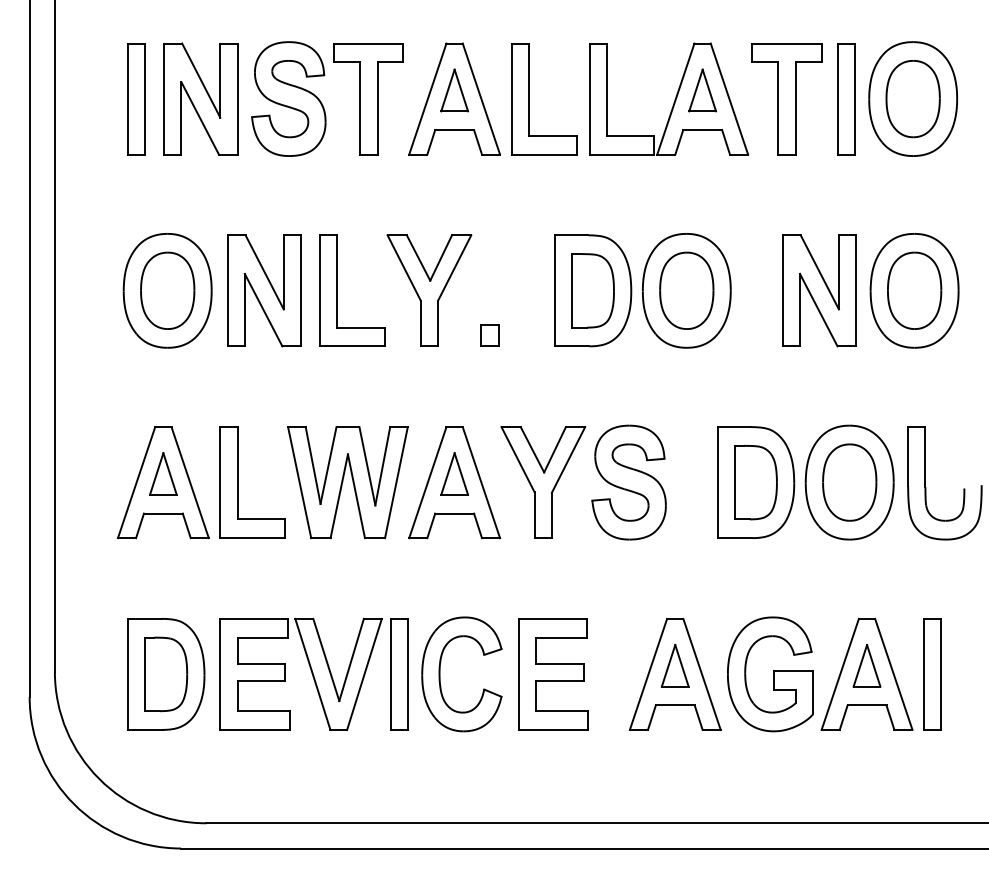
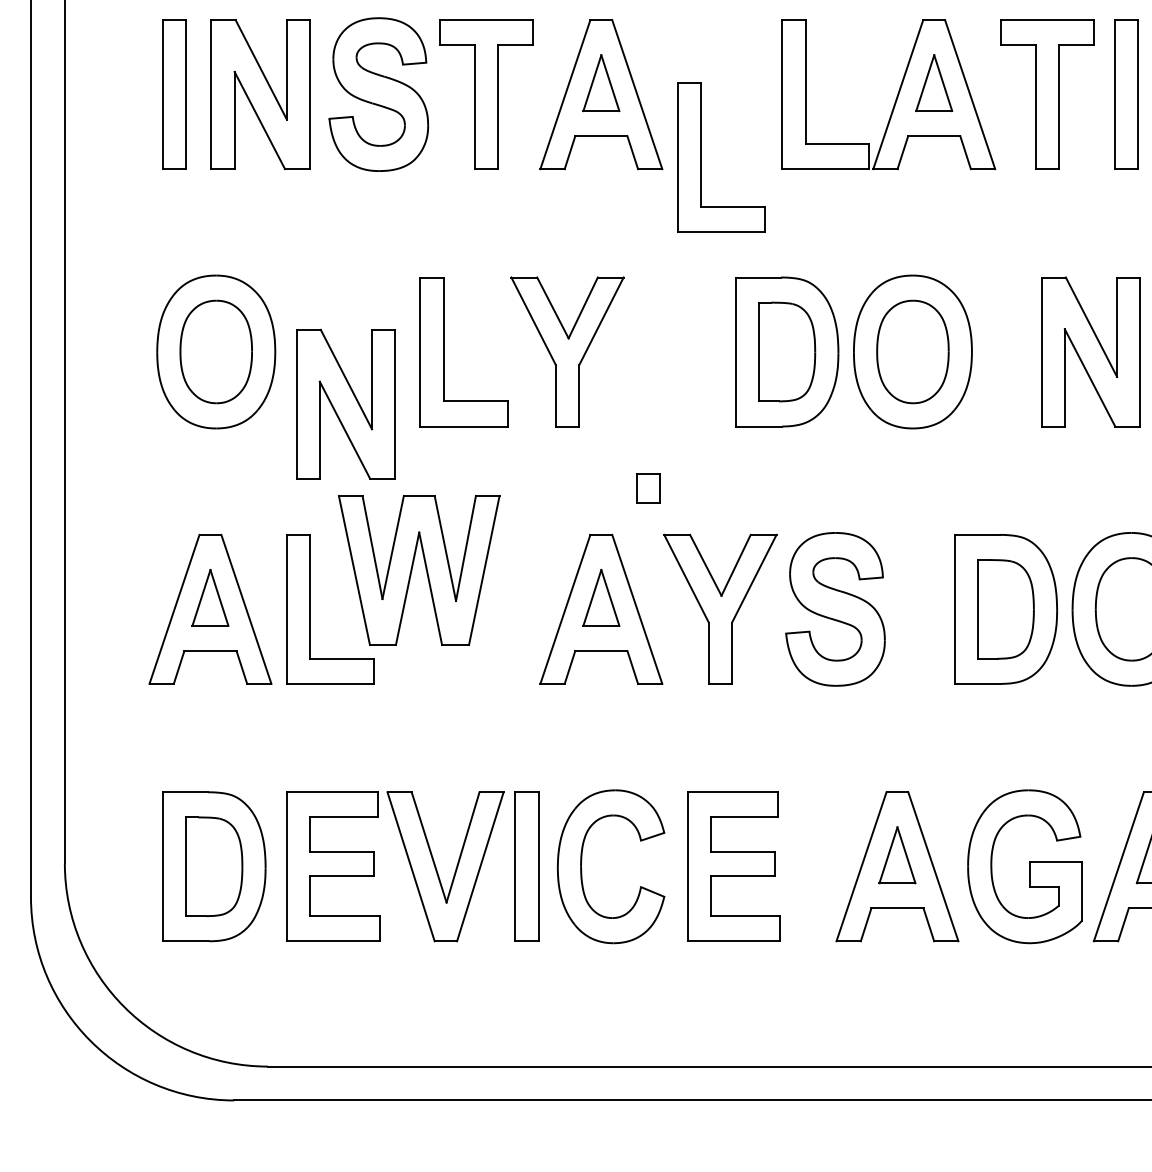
part: (529, 99) -> (701, 158), moved
part: (264, 290) -> (346, 403), moved
part: (489, 335) -> (648, 488), moved
part: (347, 482) -> (418, 570), moved

